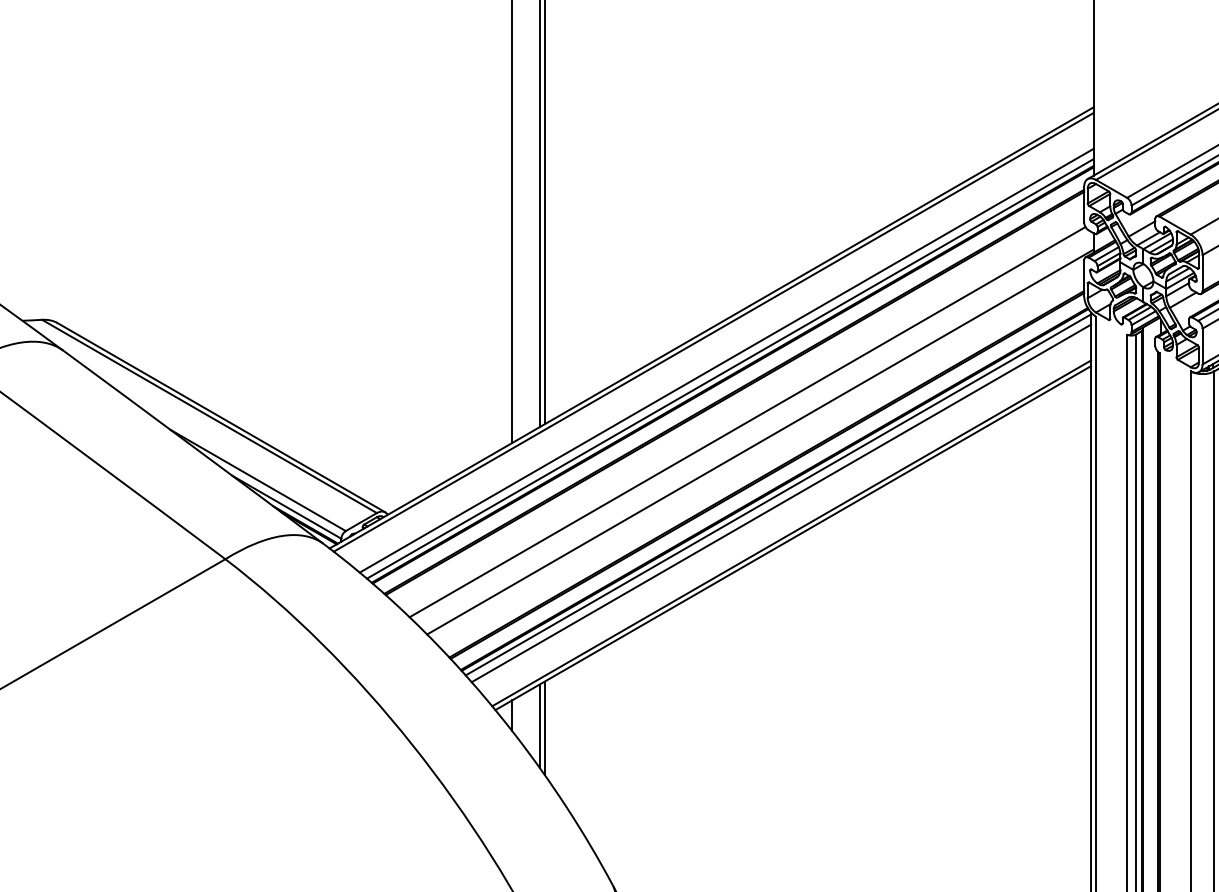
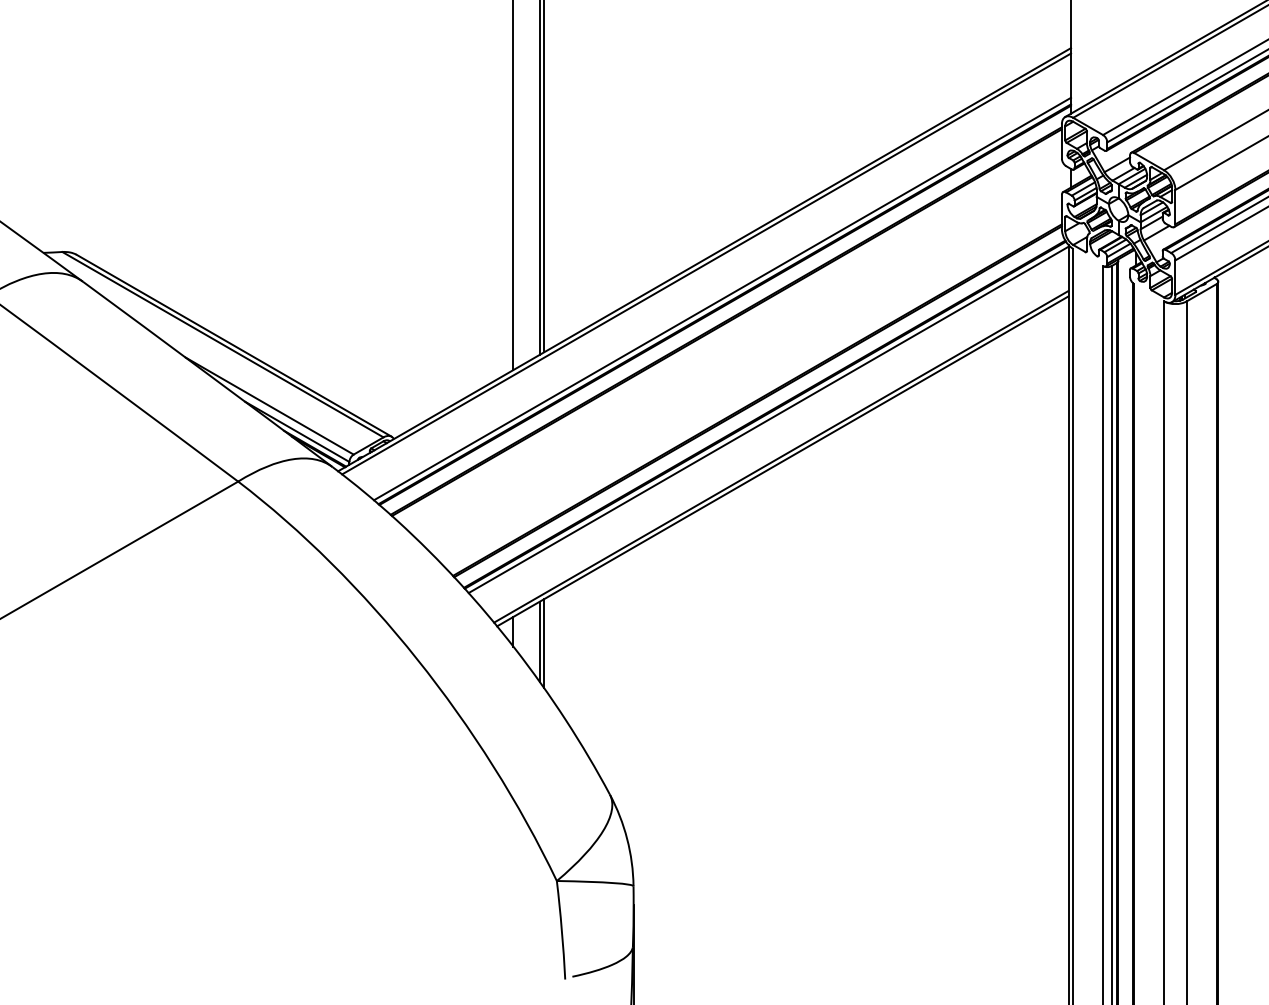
line: (727, 359) -> (719, 290), removed
line: (747, 422) -> (738, 350), removed
line: (760, 441) -> (751, 368), removed
line: (781, 502) -> (771, 427), removed

